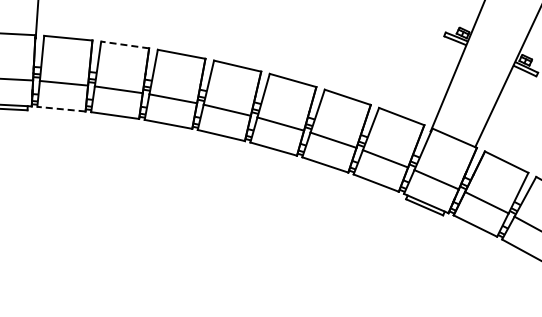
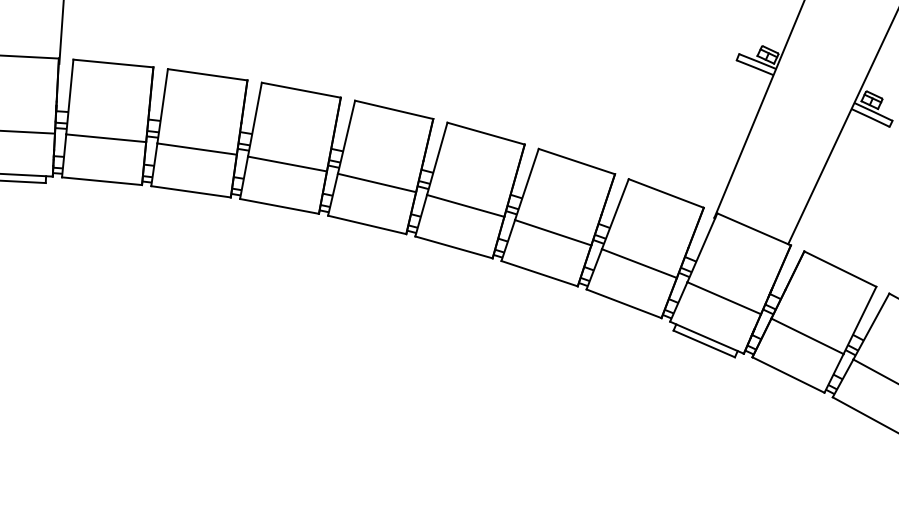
line: (124, 44) -> (206, 73), dashed -> solid
line: (60, 109) -> (100, 181), dashed -> solid

